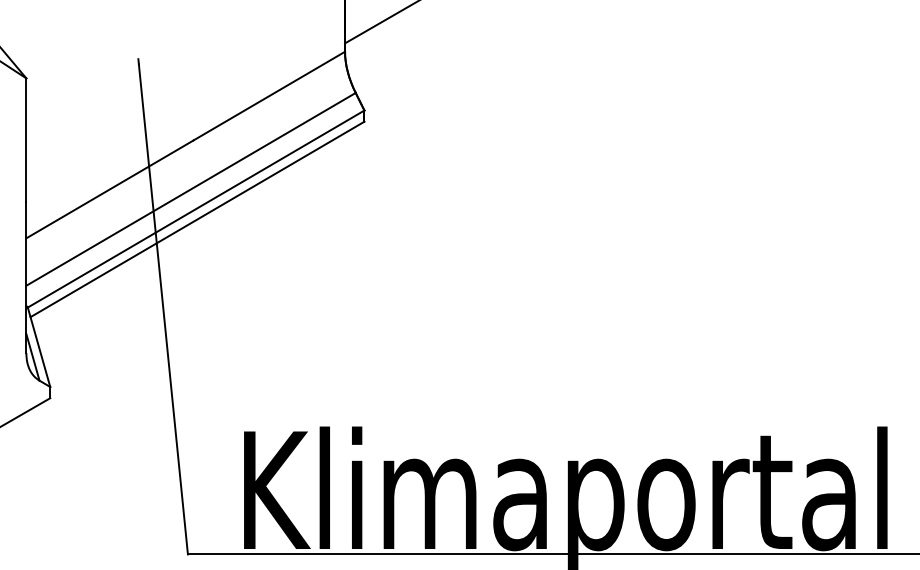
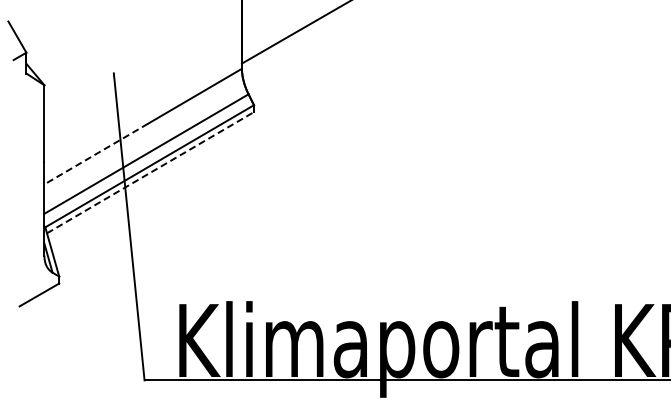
line: (108, 190) -> (95, 154), solid -> dashed
line: (197, 219) -> (150, 172), solid -> dashed

